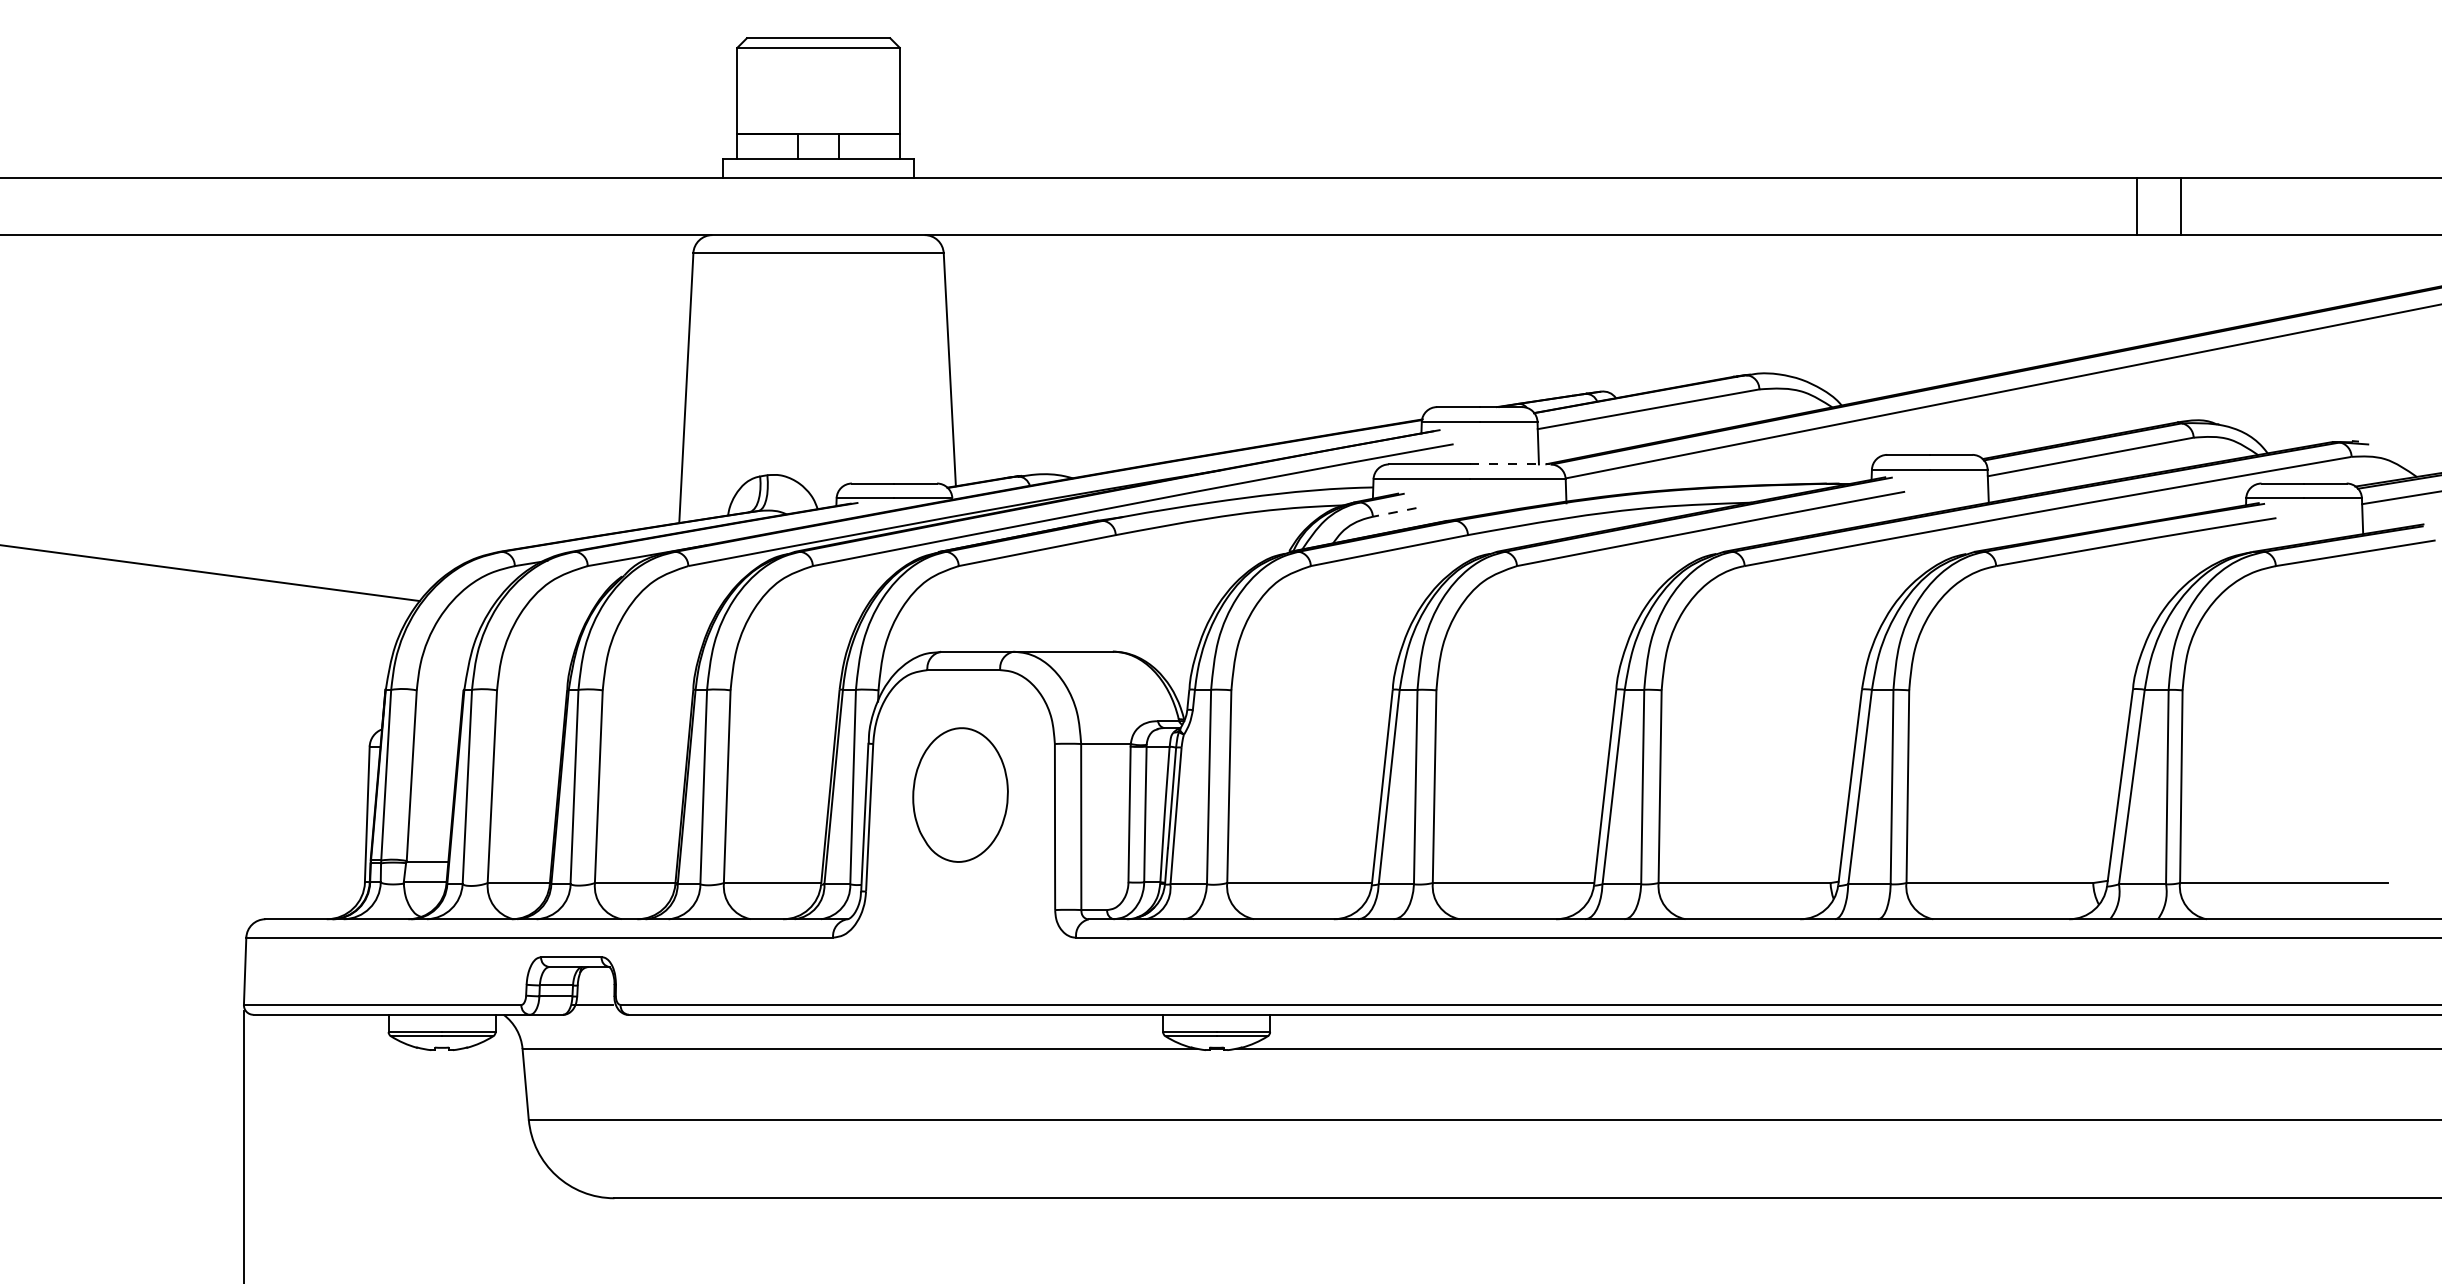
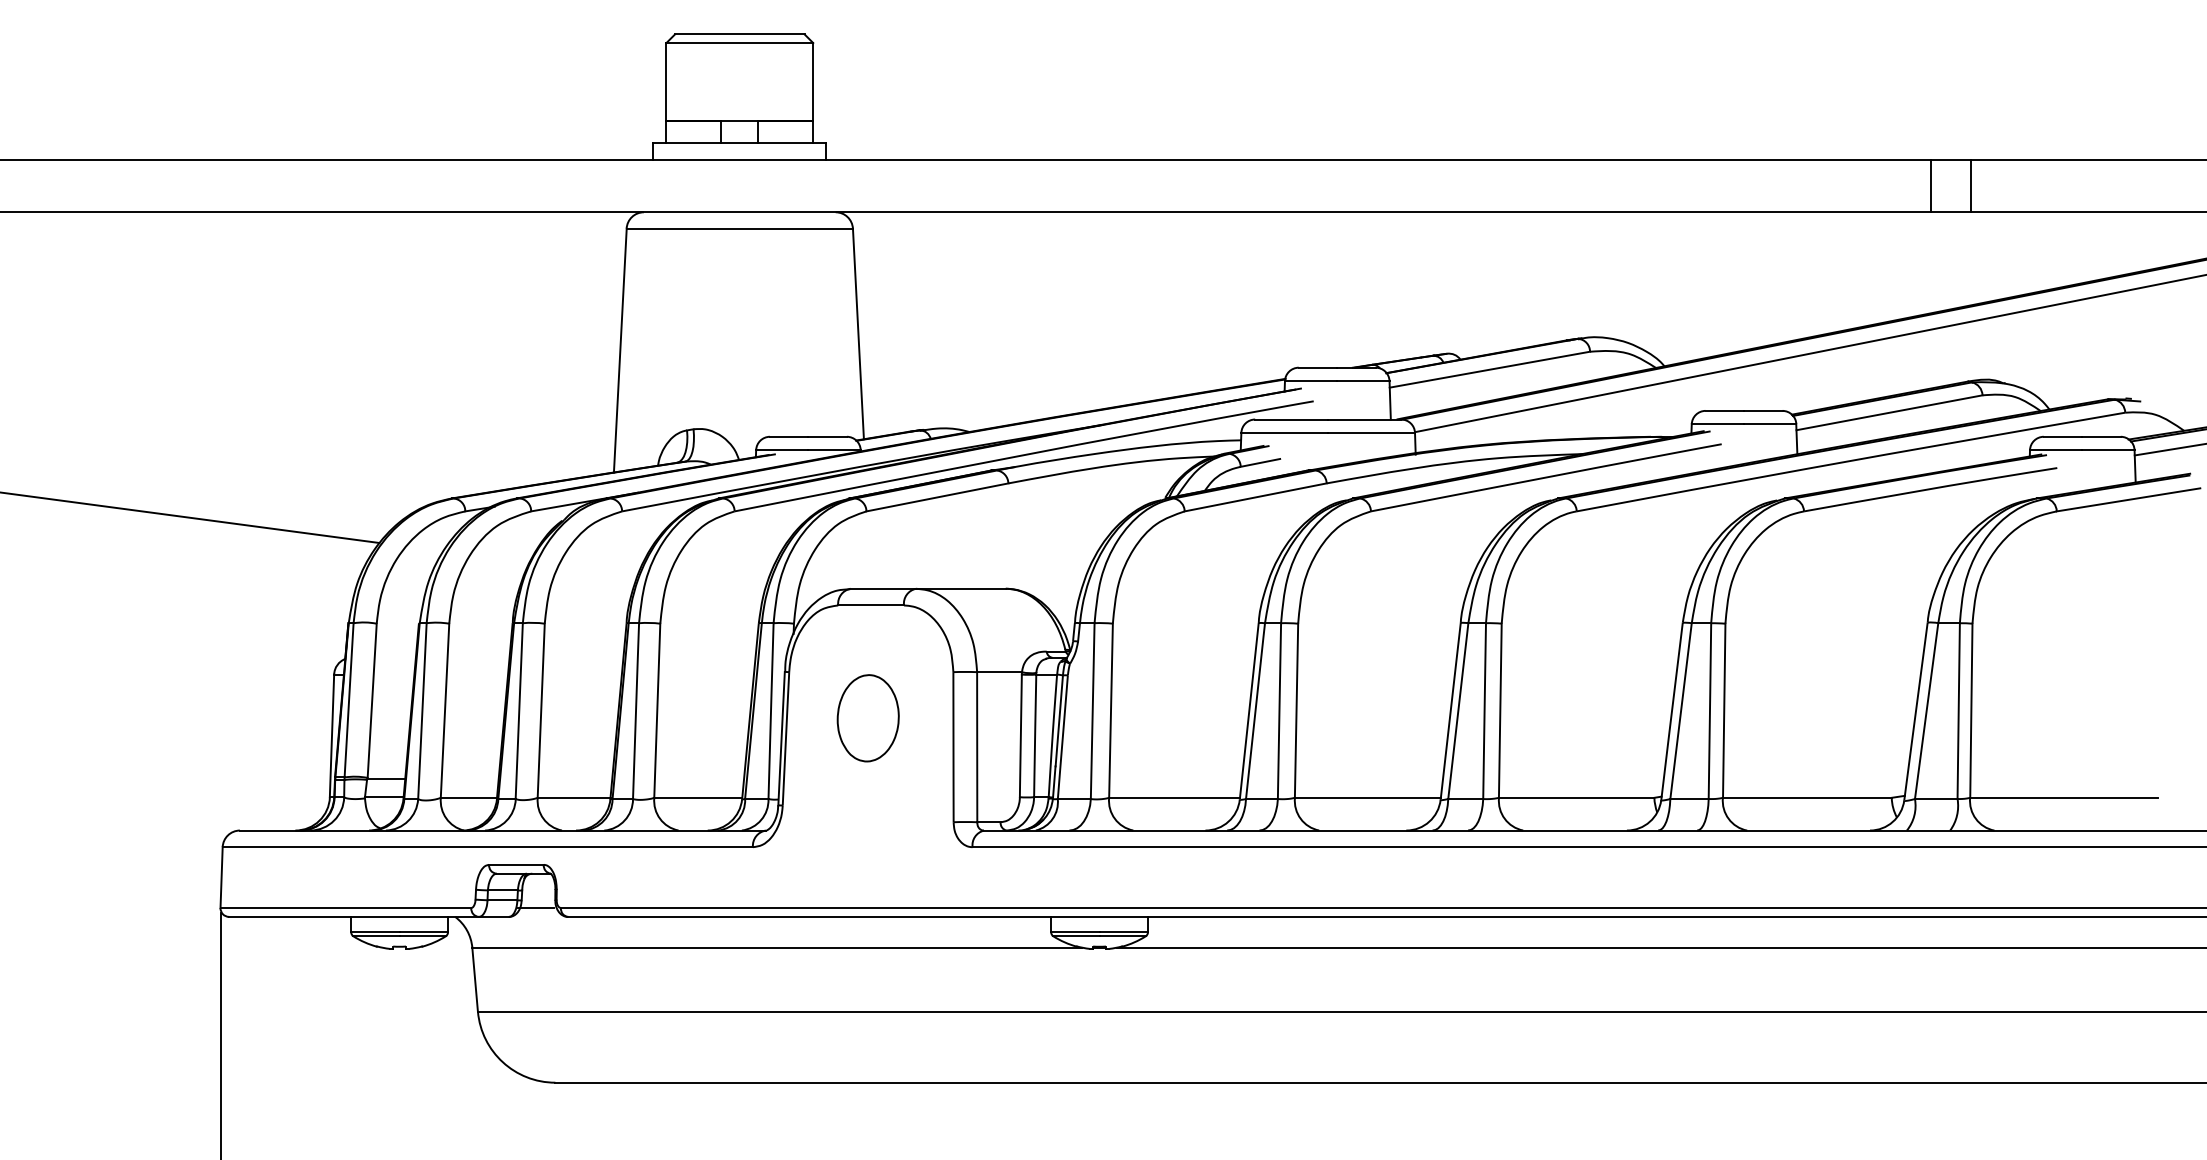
line: (1510, 464) -> (1365, 419), dashed -> solid
line: (1394, 512) -> (1260, 462), dashed -> solid
part: (960, 794) -> (868, 717), size x0.71

